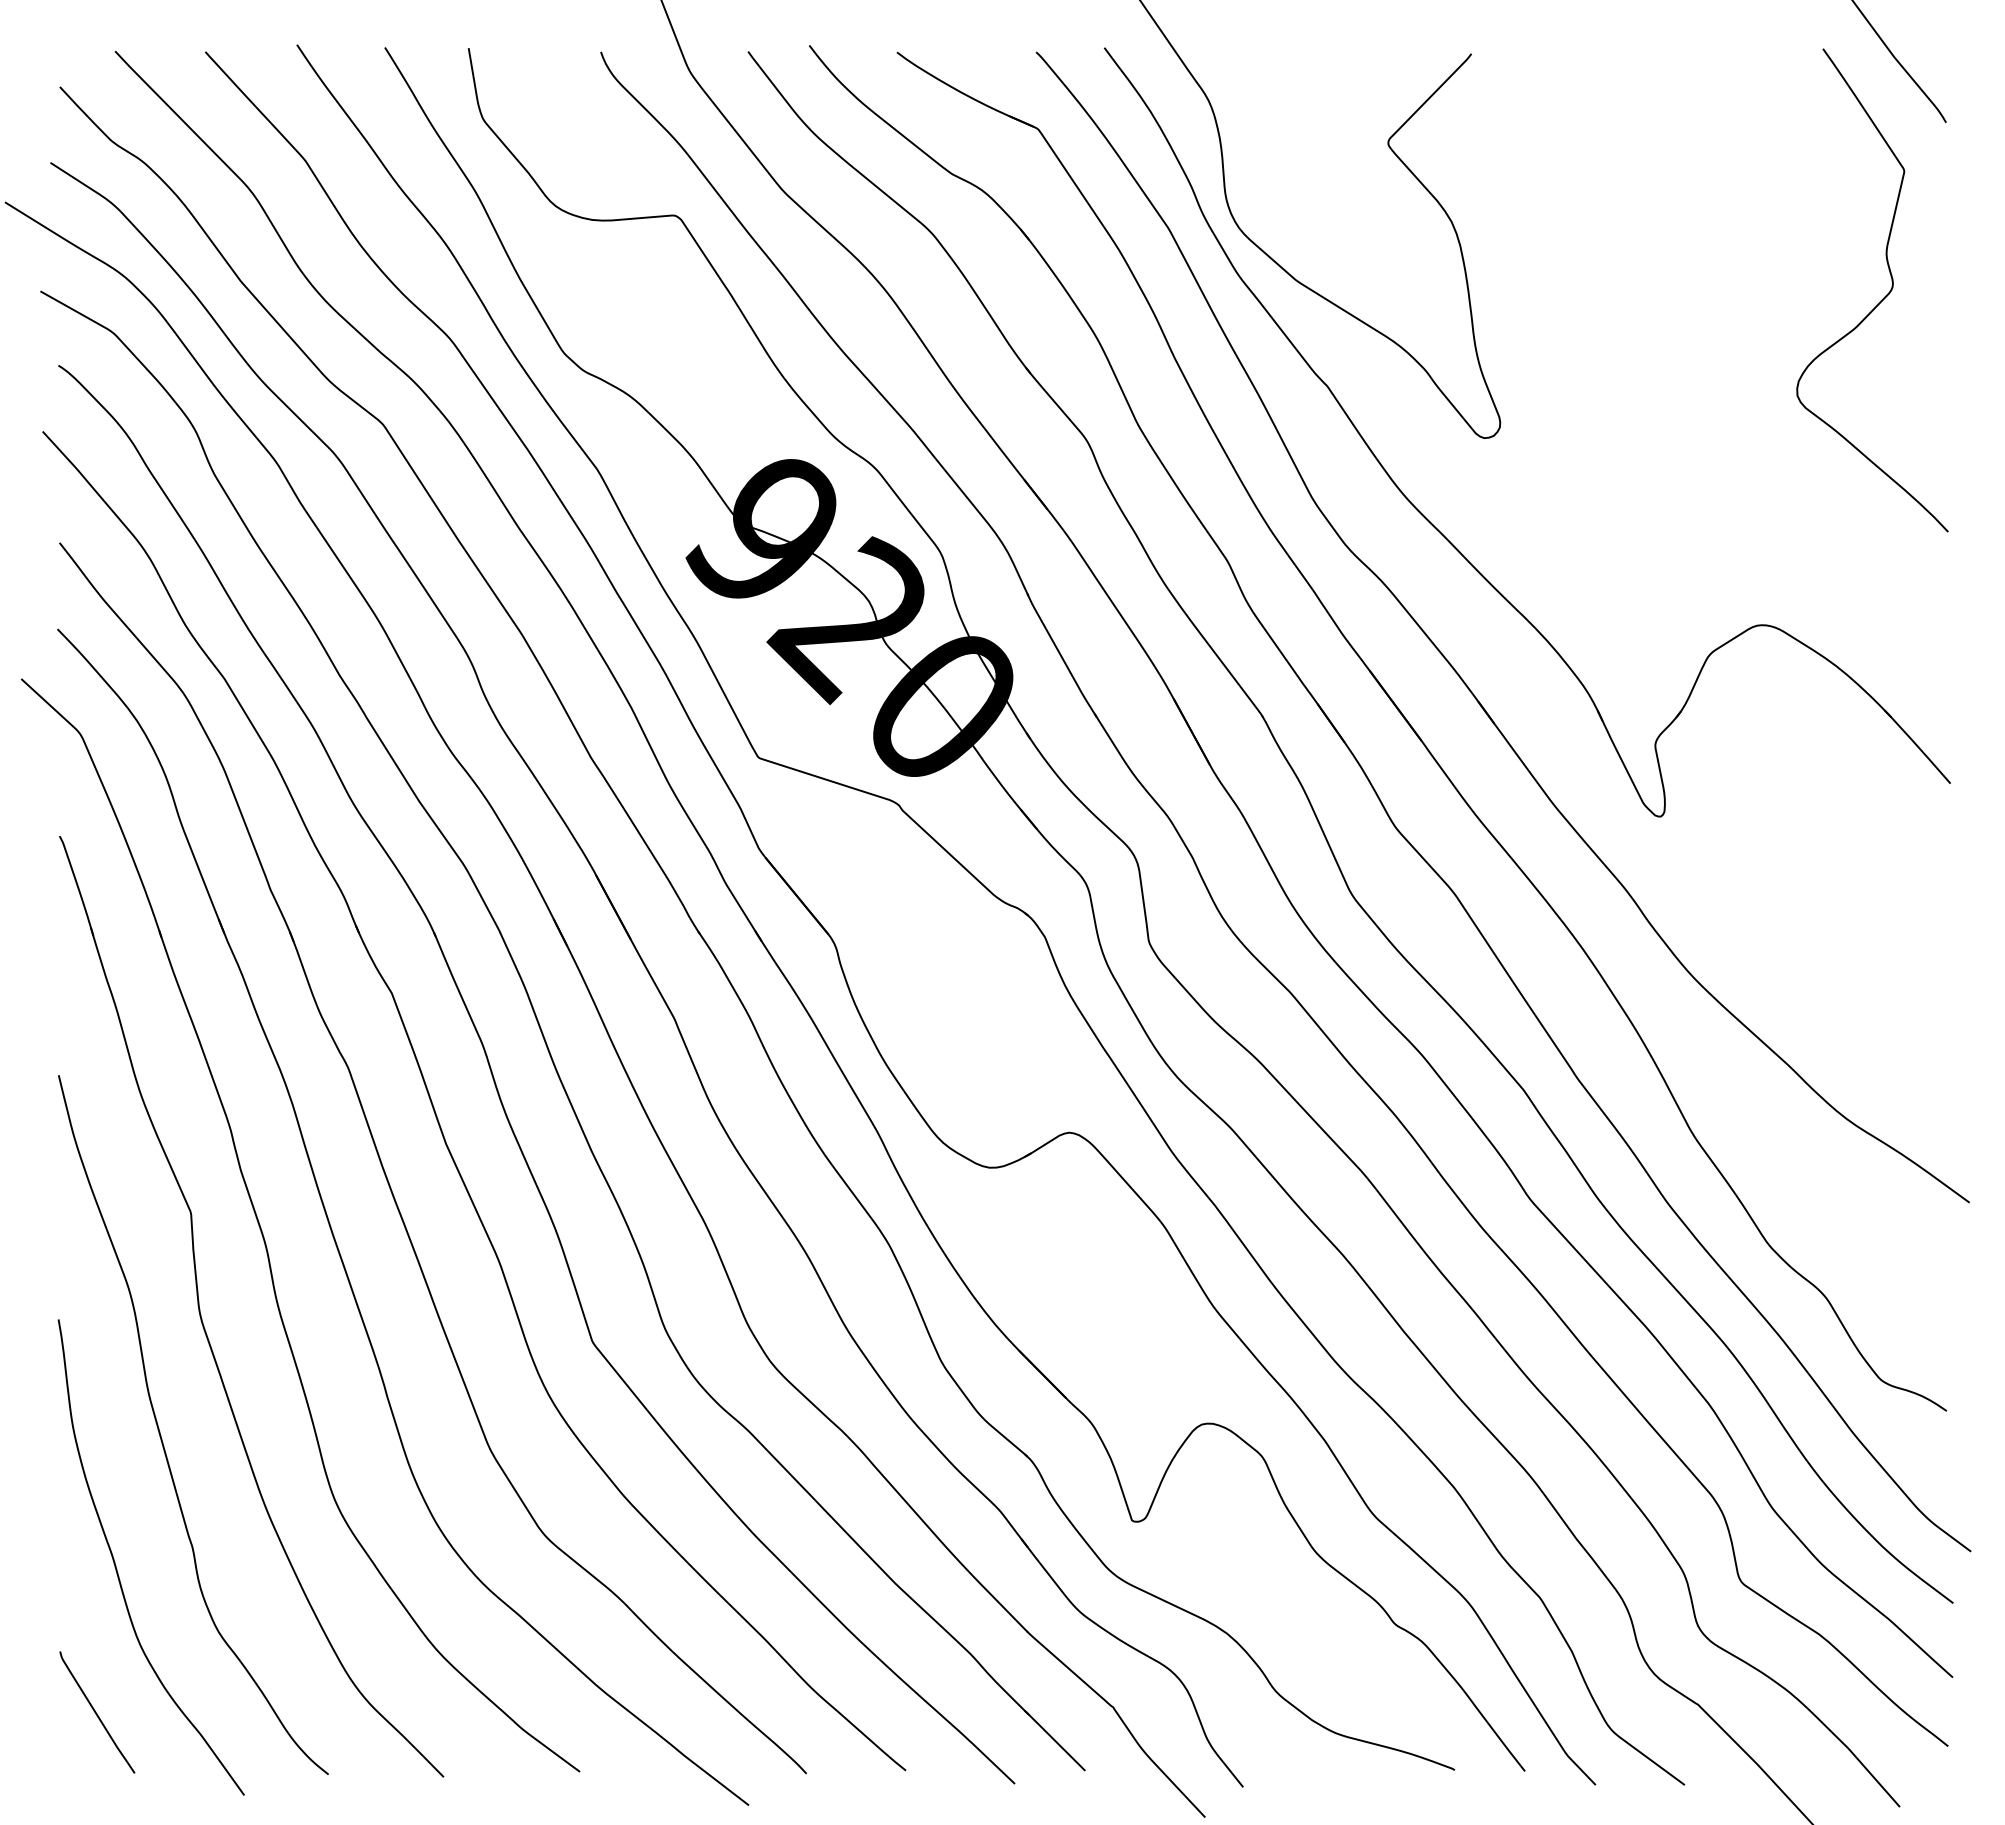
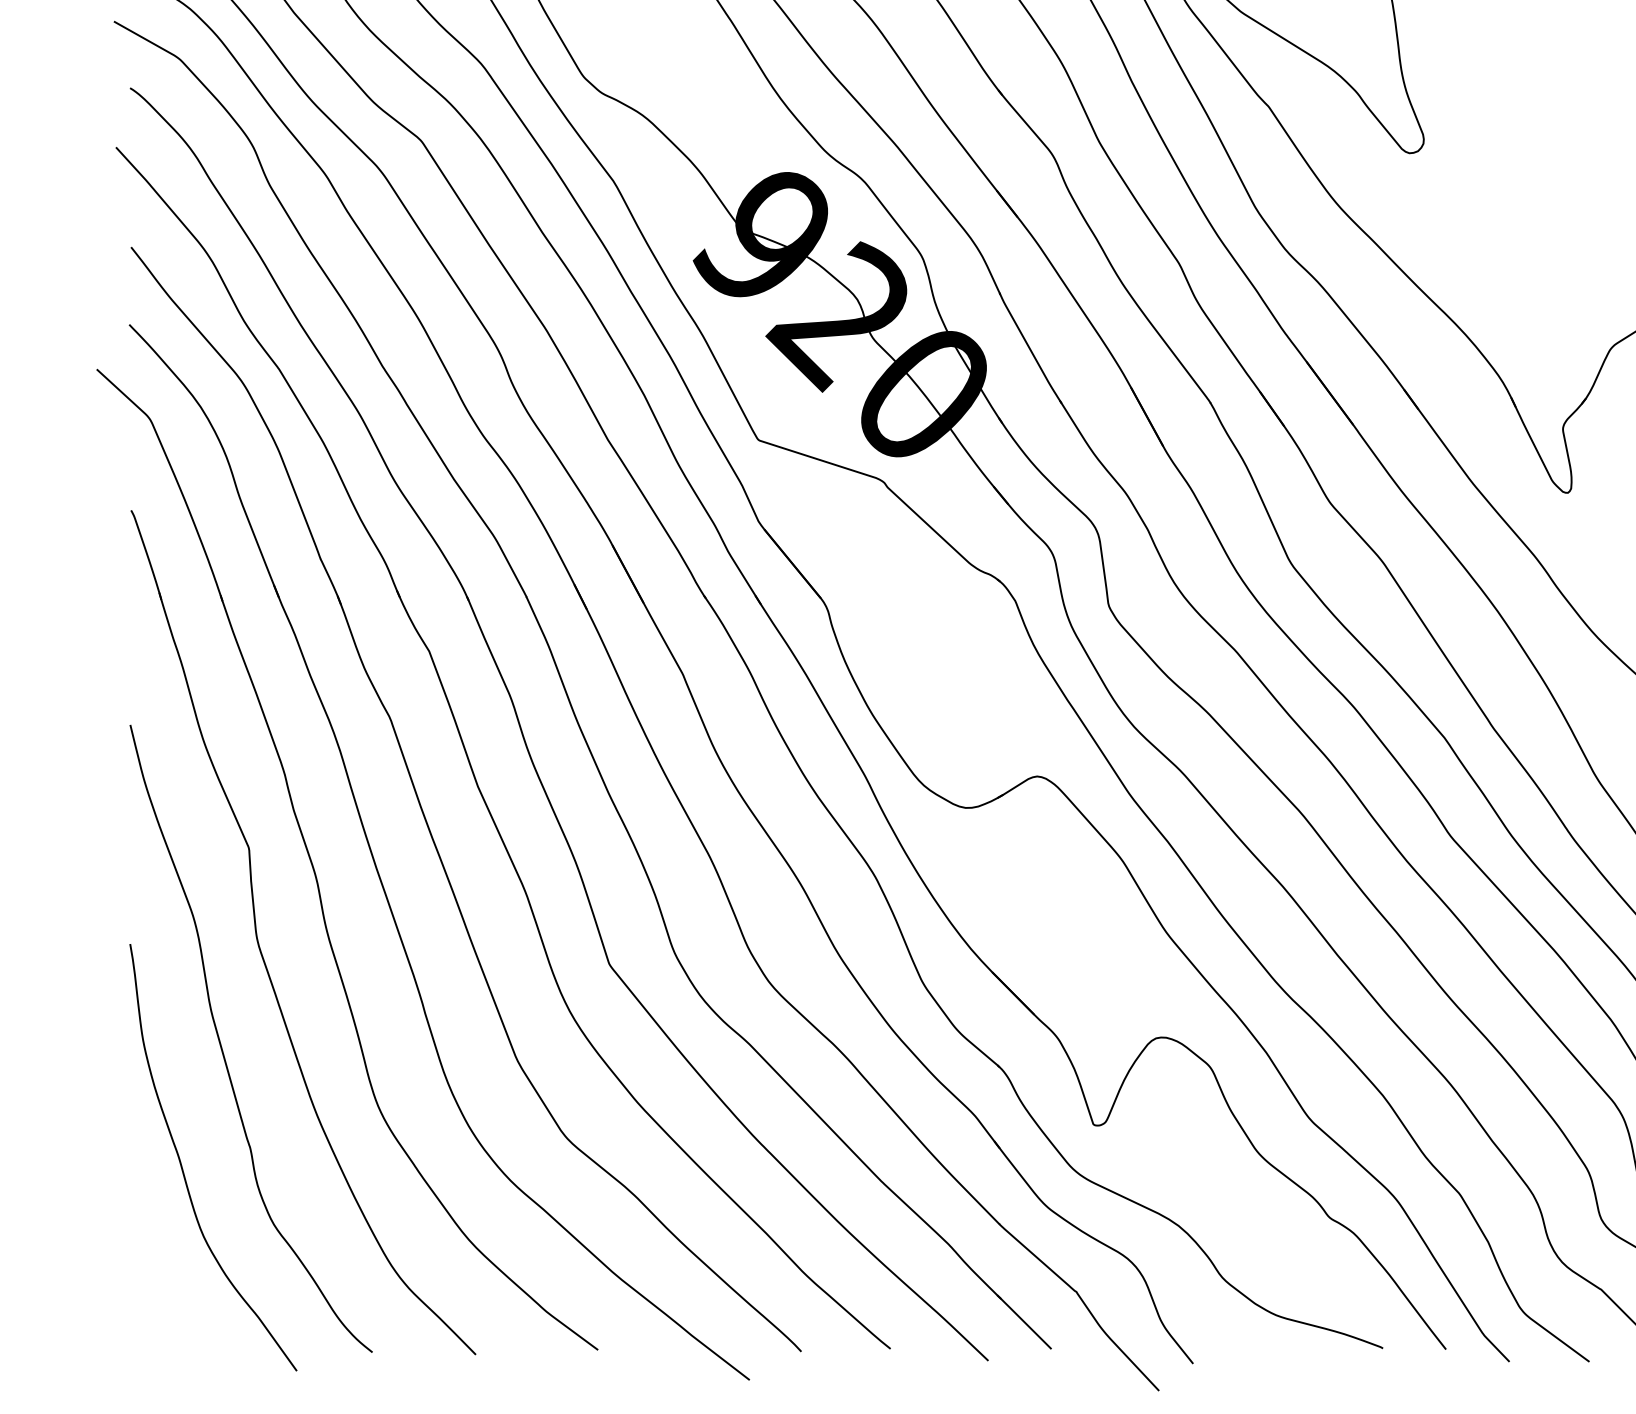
curve: (96, 1712) -> (164, 1296), removed

